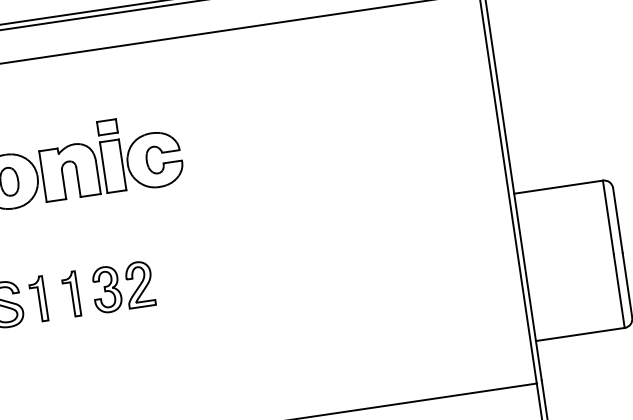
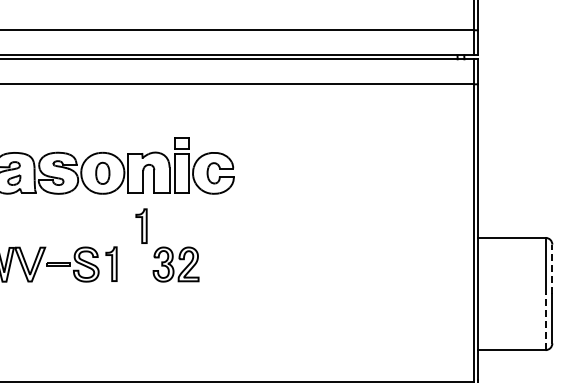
line: (618, 220) -> (552, 269), solid -> dashed
line: (619, 290) -> (545, 321), solid -> dashed
part: (71, 293) -> (141, 225), moved

